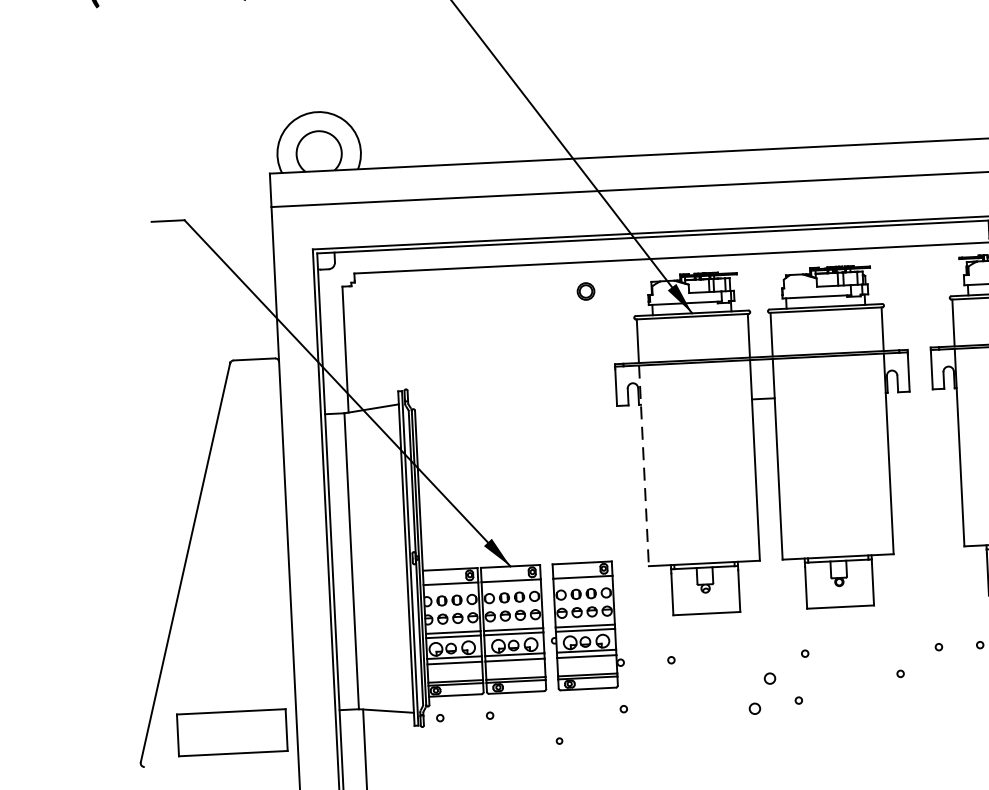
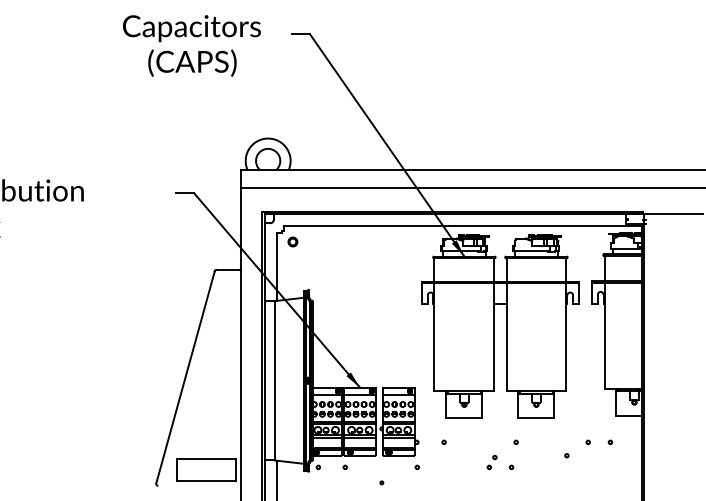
part: (585, 290) -> (292, 241), moved
line: (644, 466) -> (434, 337), dashed -> solid
part: (761, 691) -> (491, 461), size x0.62

